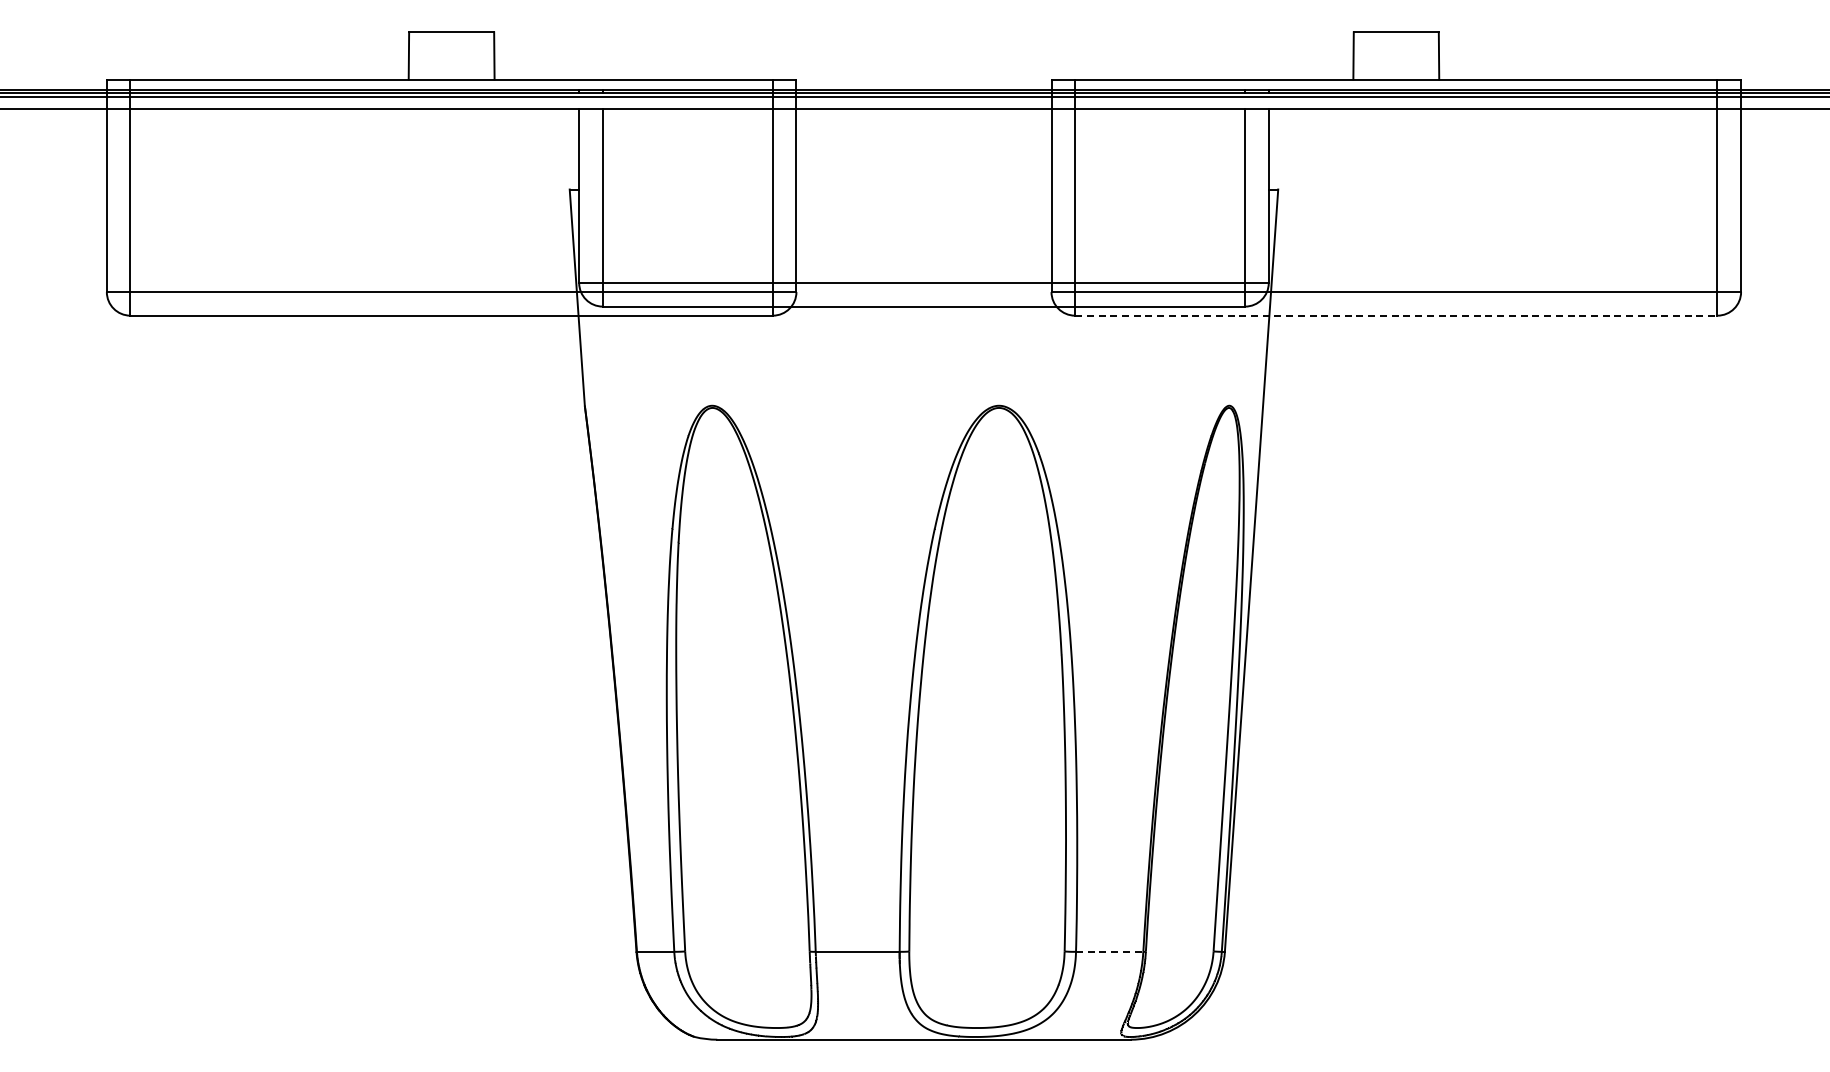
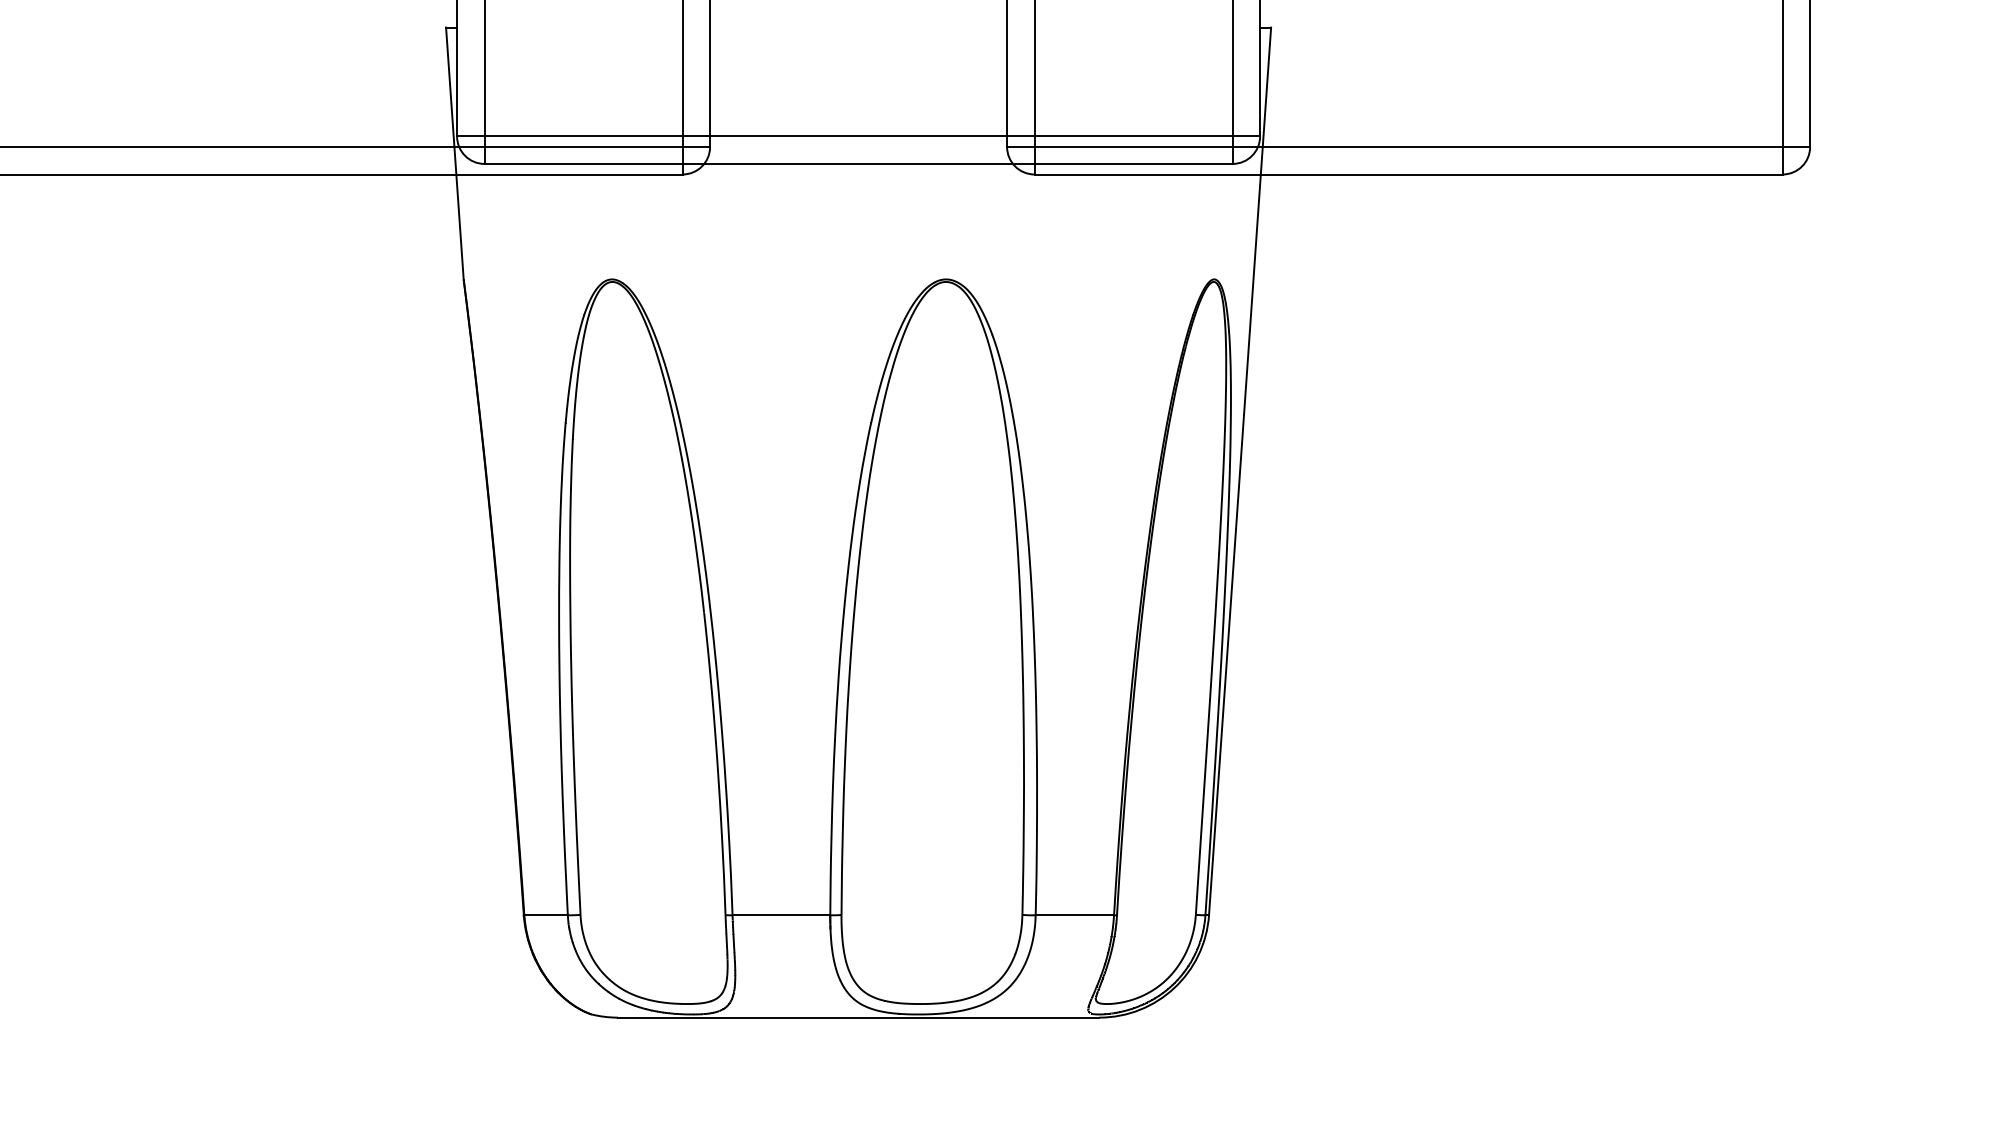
line: (1396, 315) -> (1408, 174), dashed -> solid
line: (1109, 951) -> (1074, 914), dashed -> solid

